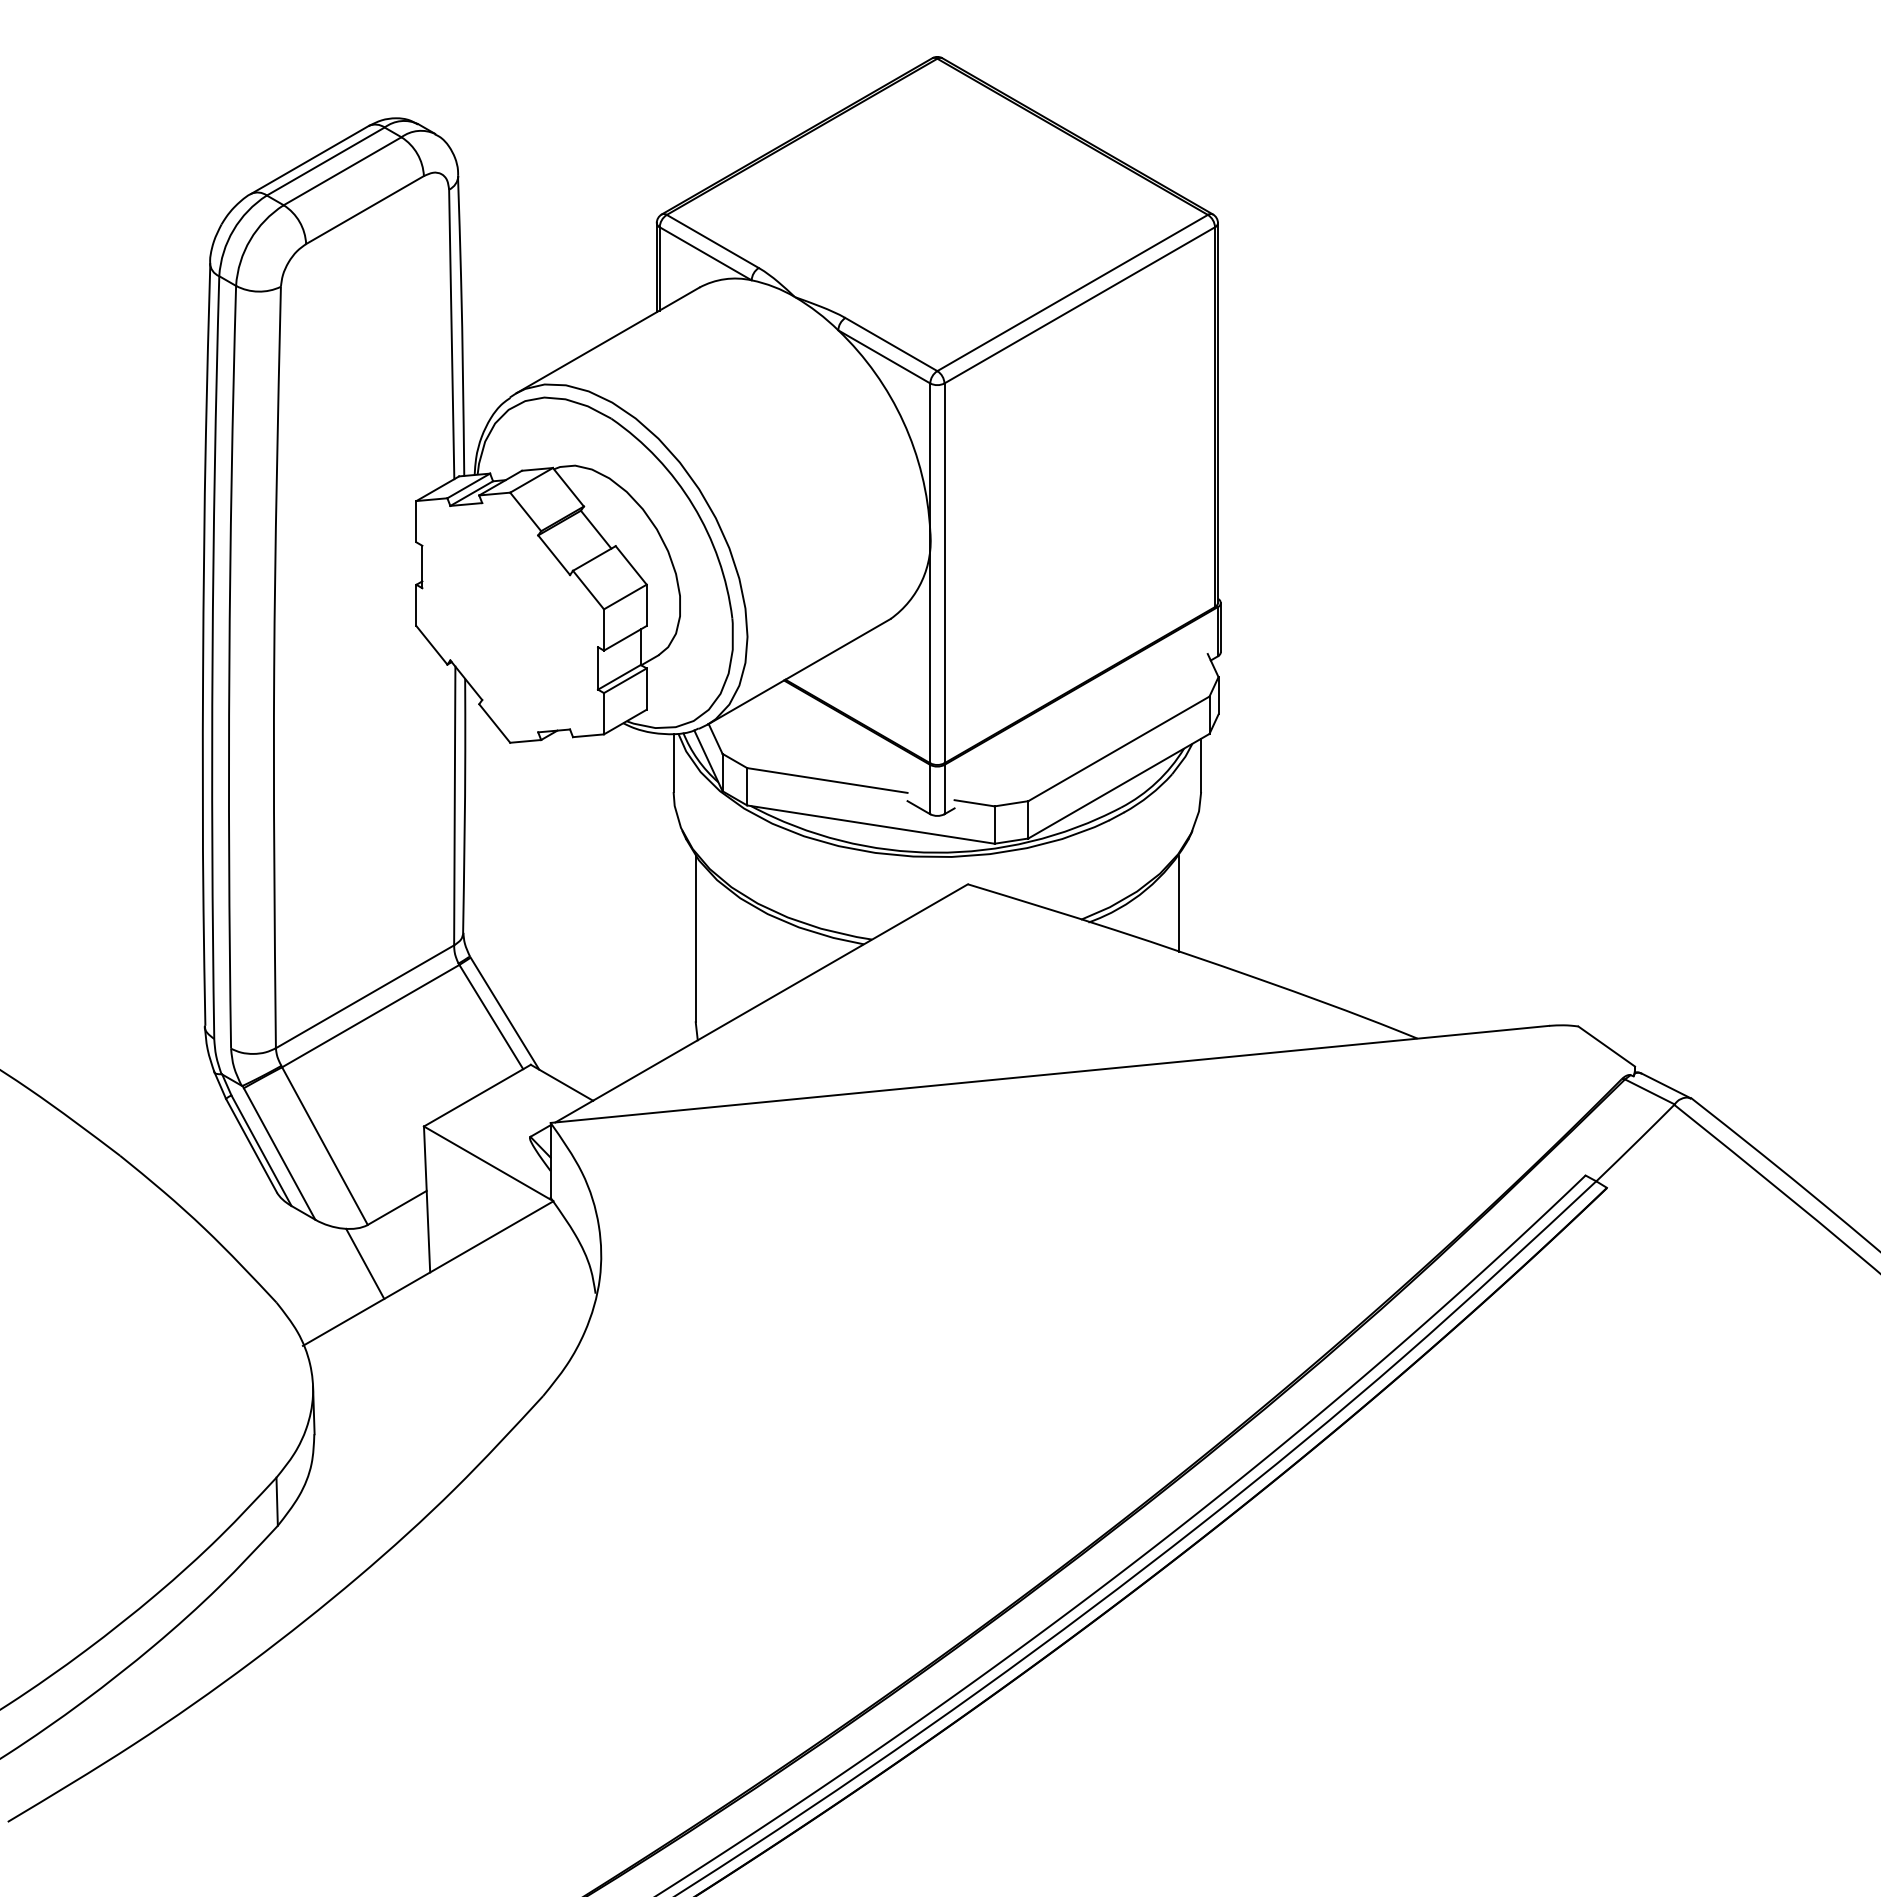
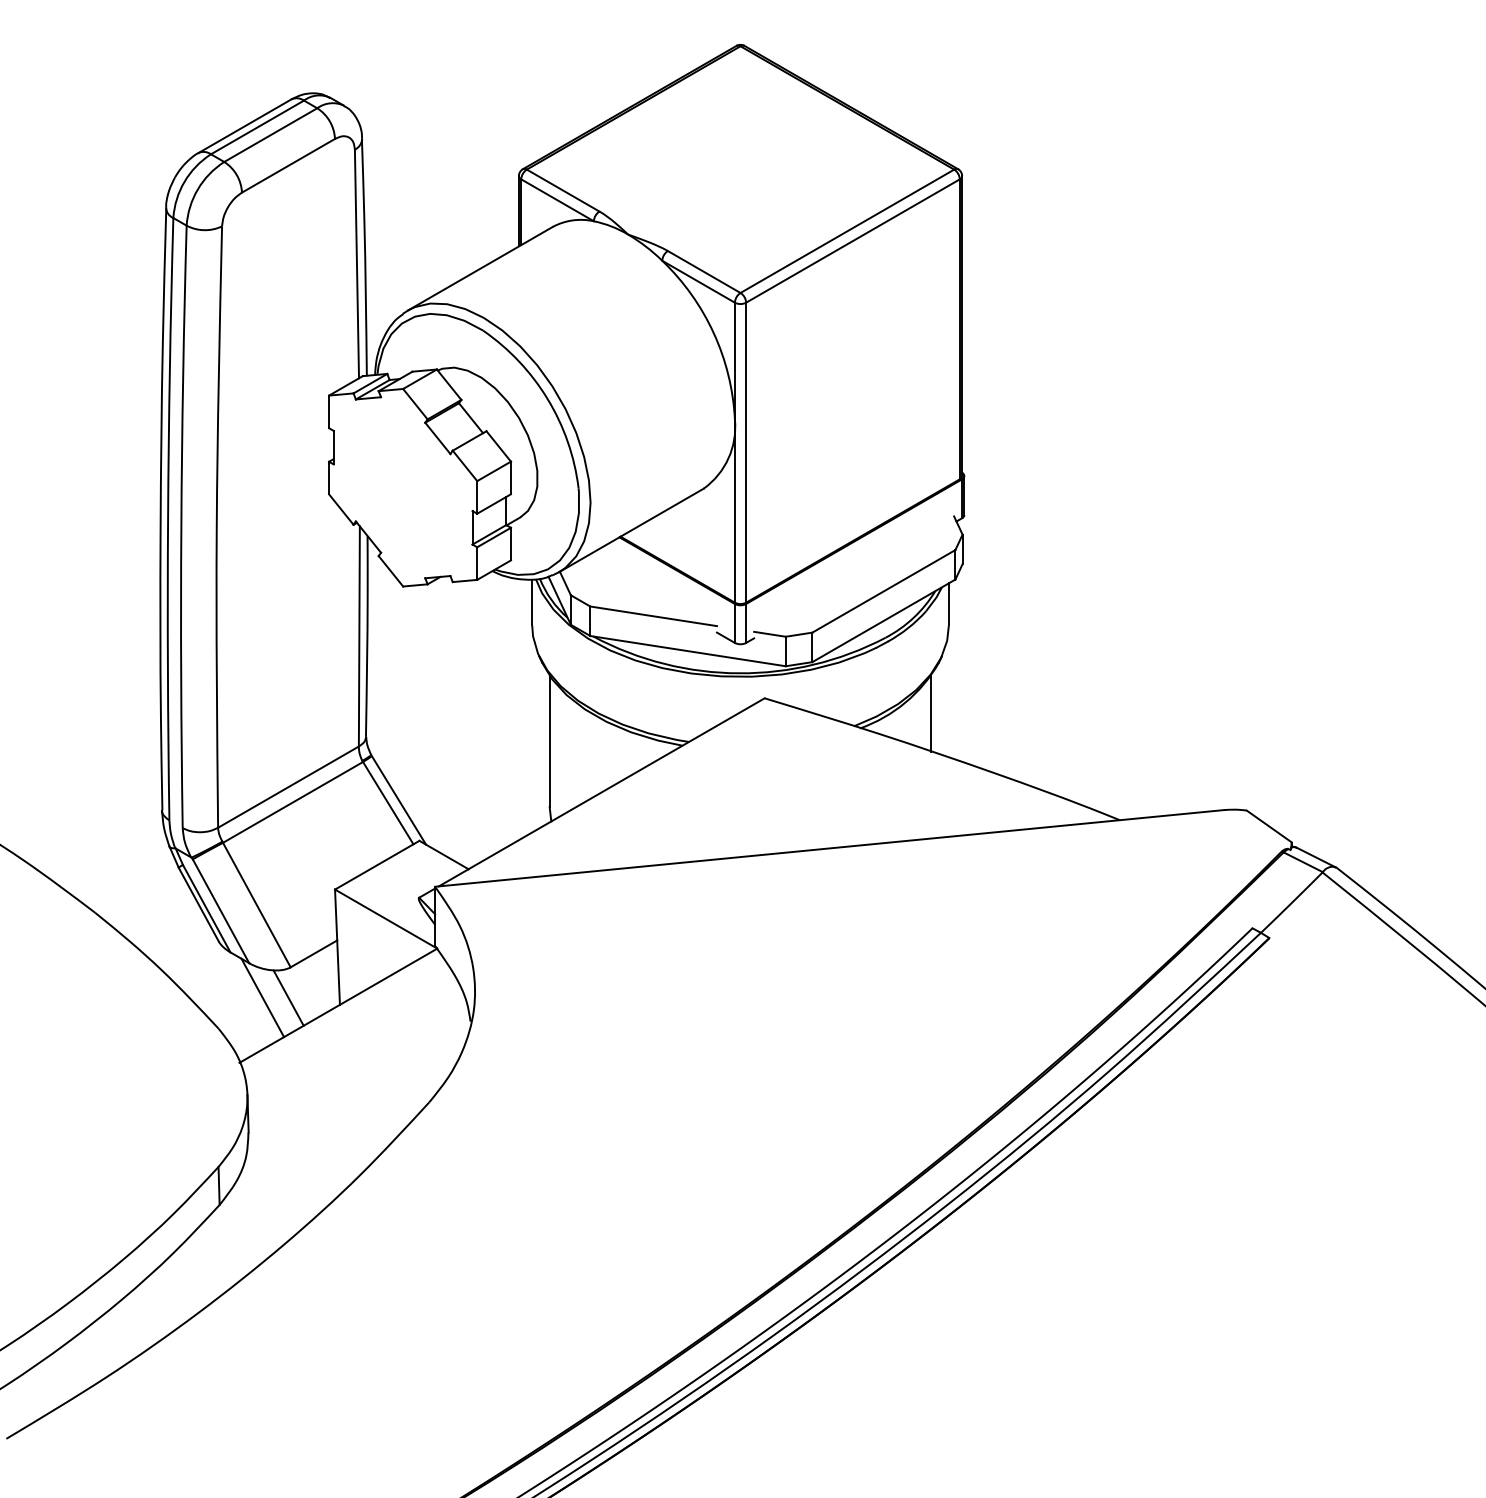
line: (332, 1263) -> (262, 997), added

